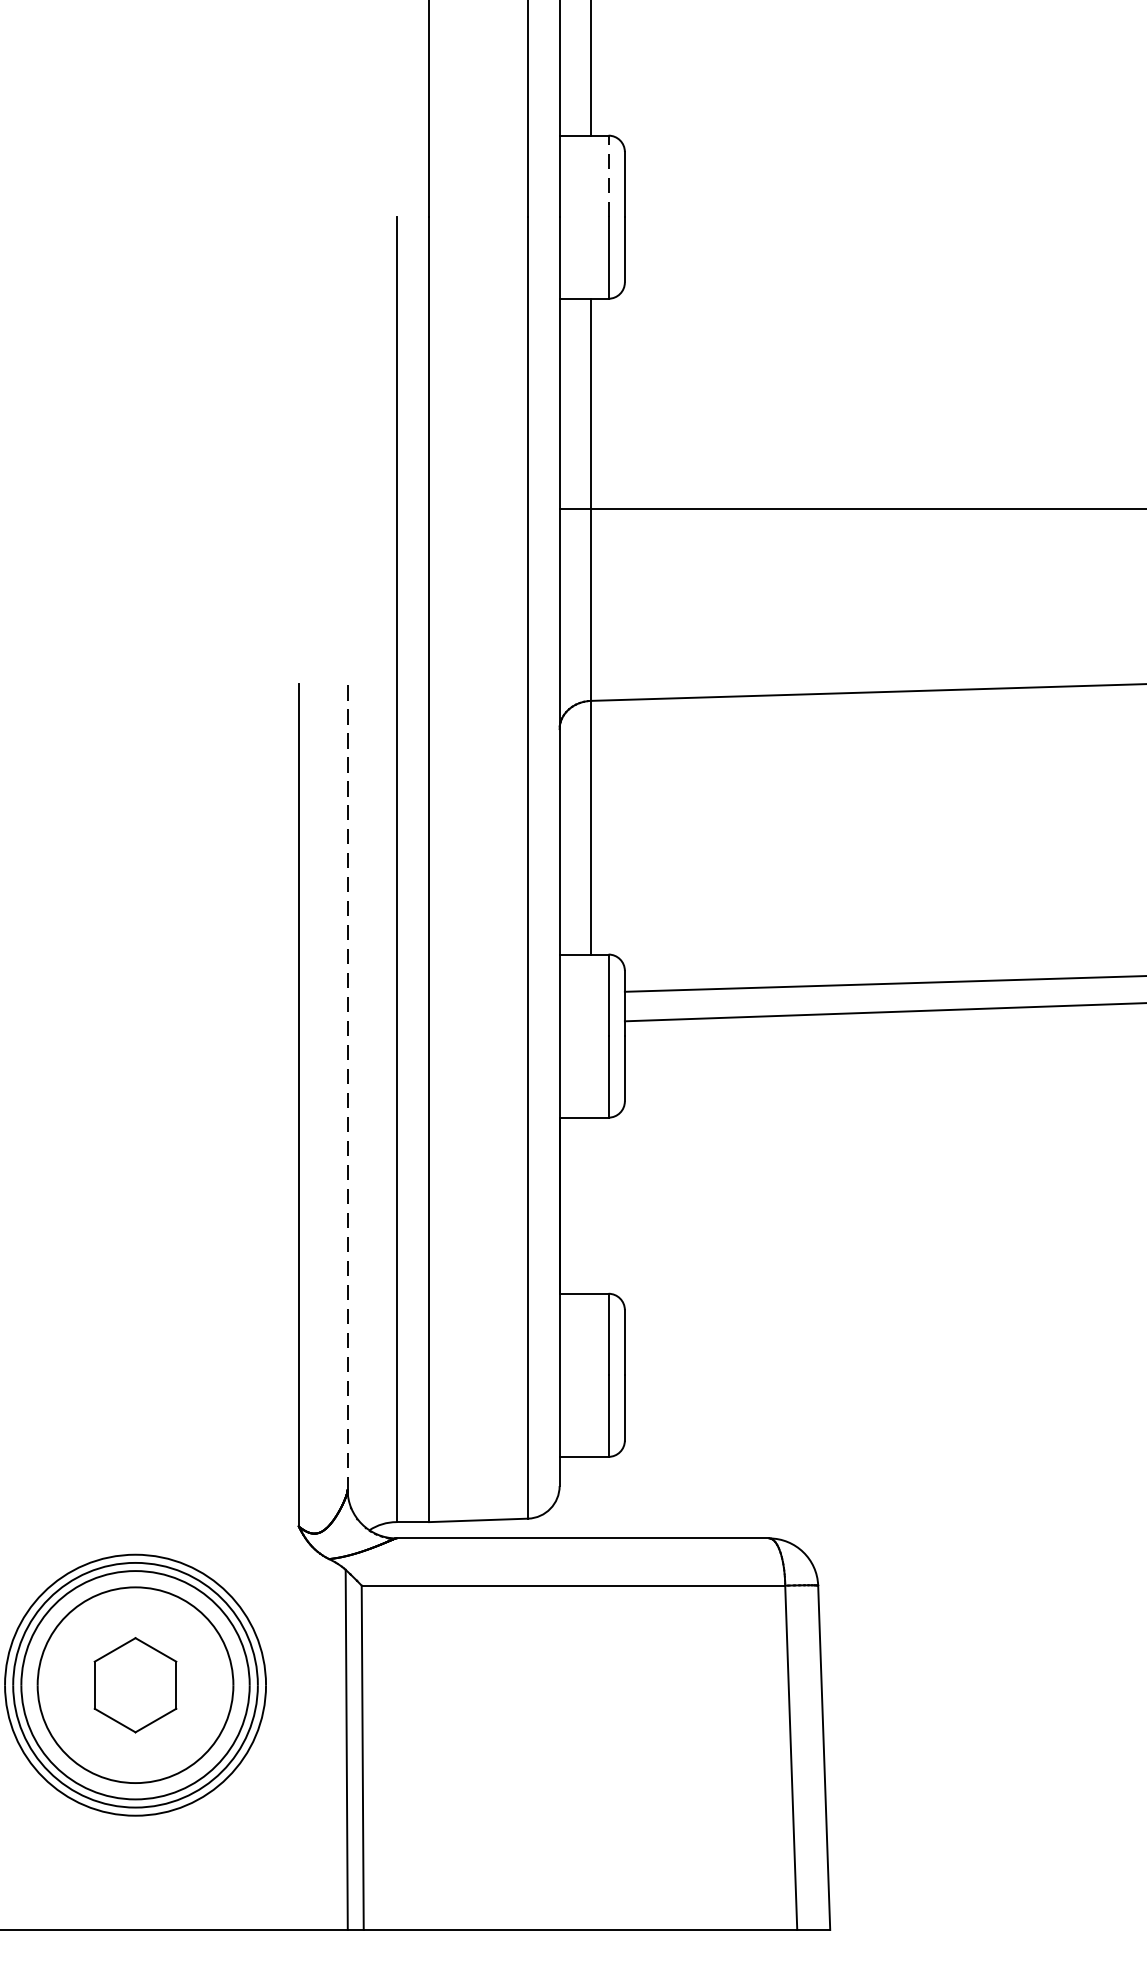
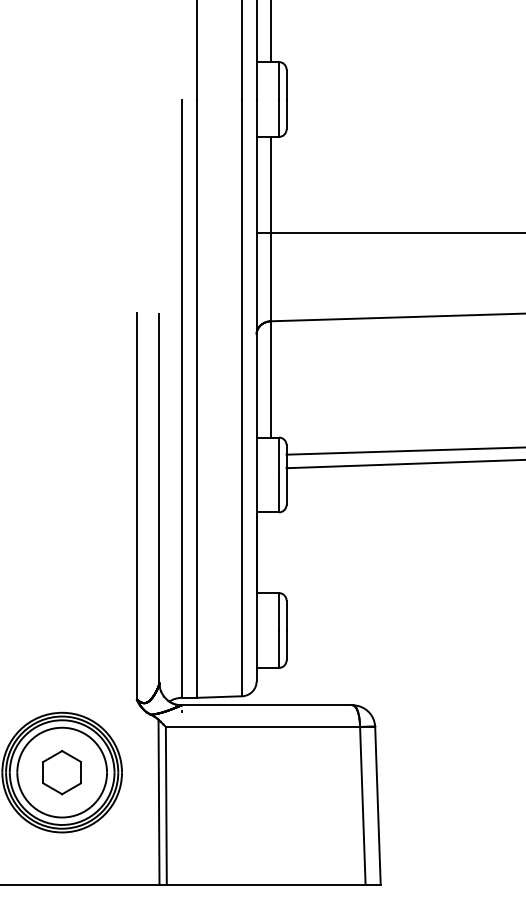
line: (609, 175) -> (279, 80), dashed -> solid
line: (347, 1087) -> (159, 498), dashed -> solid

